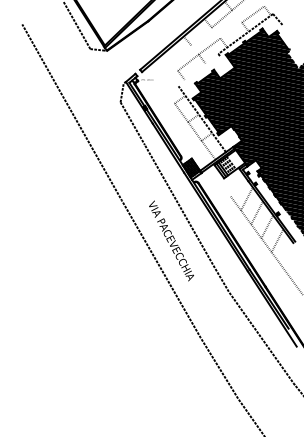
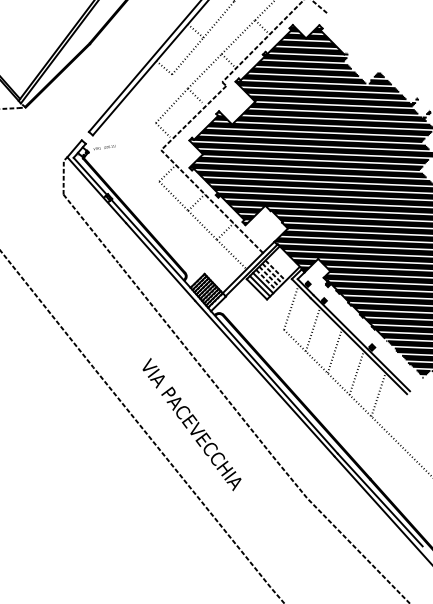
line: (231, 30) -> (238, 37), added
line: (201, 36) -> (187, 56), added
line: (199, 71) -> (193, 118), added
line: (236, 184) -> (290, 306), added

